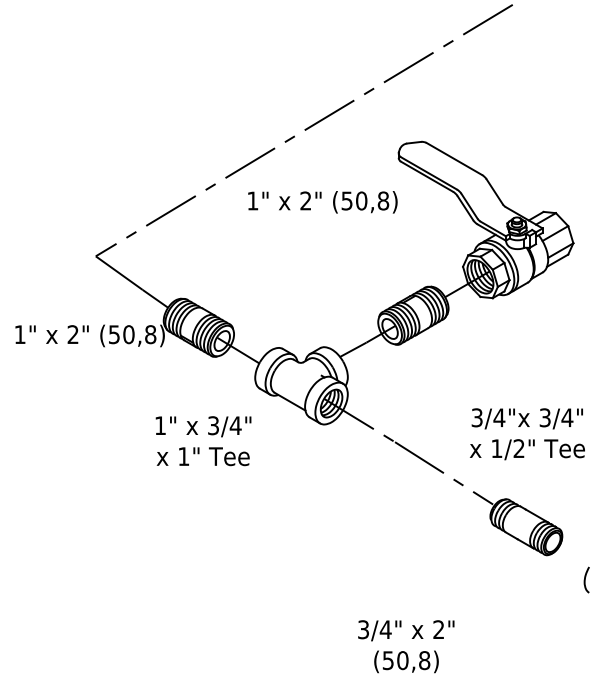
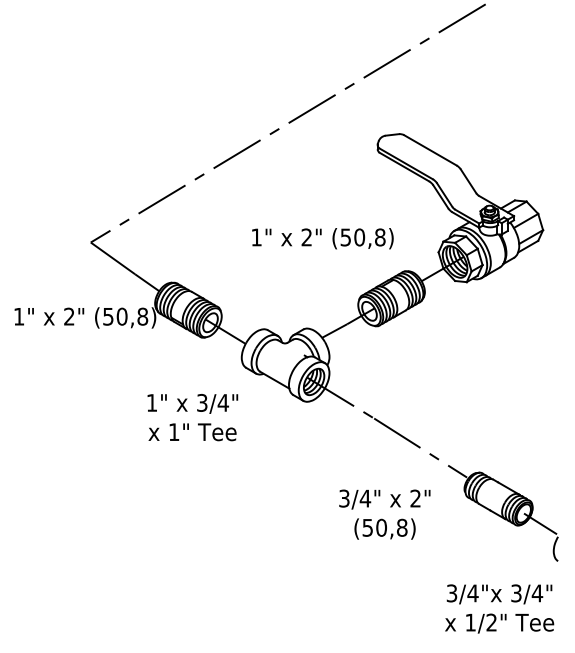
text: (322, 202) -> (322, 238), moved
text: (527, 434) -> (499, 609), moved
line: (570, 553) -> (540, 523), added
text: (406, 646) -> (385, 514), moved

